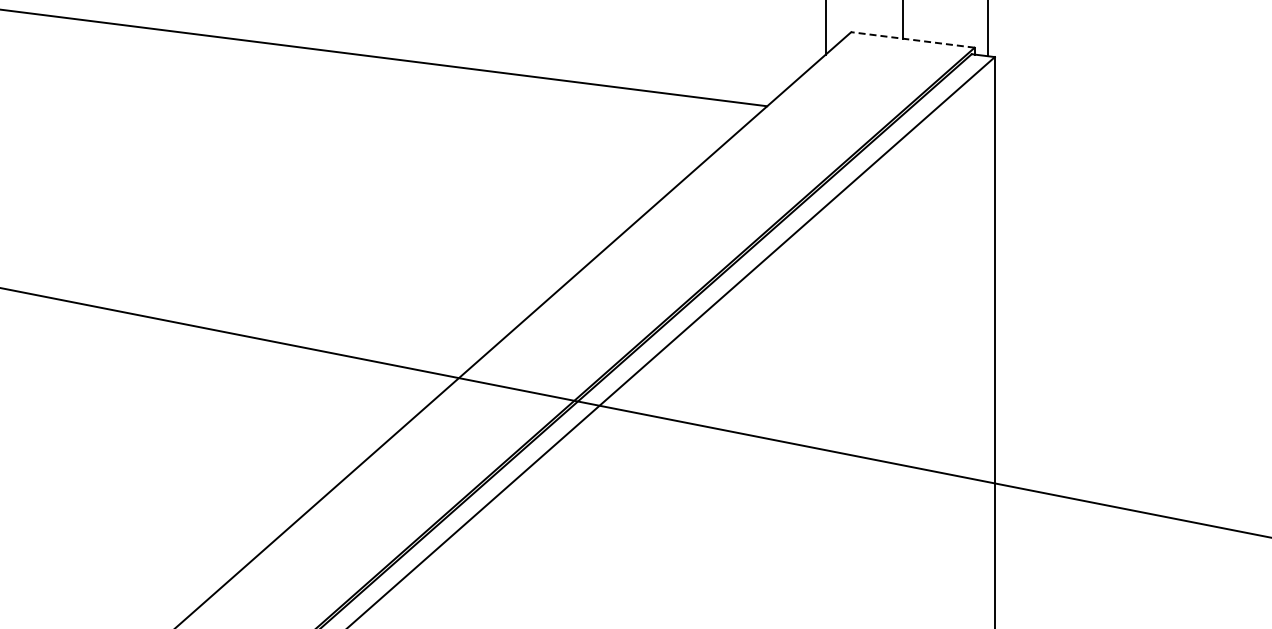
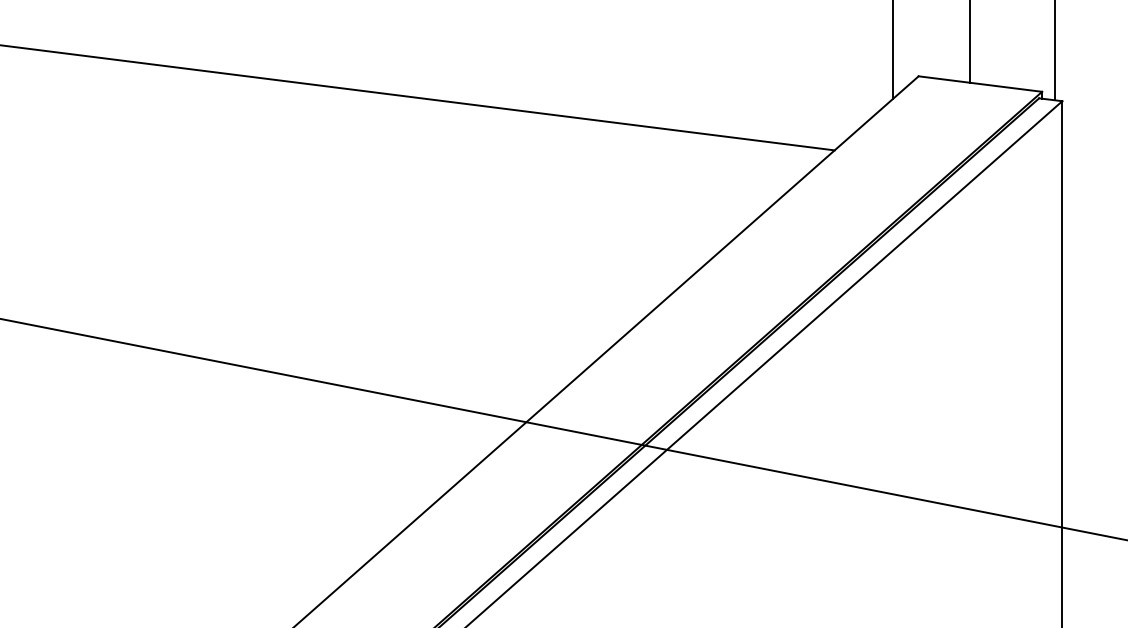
line: (912, 39) -> (979, 83), dashed -> solid

